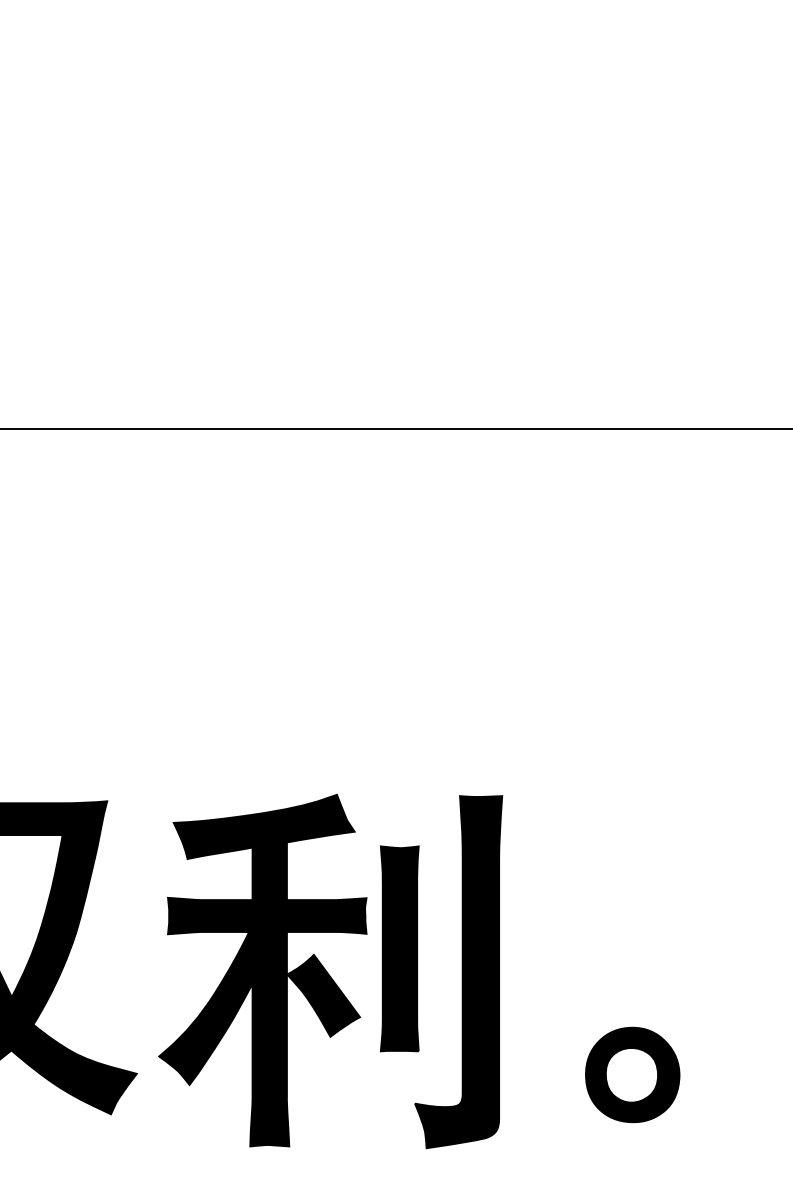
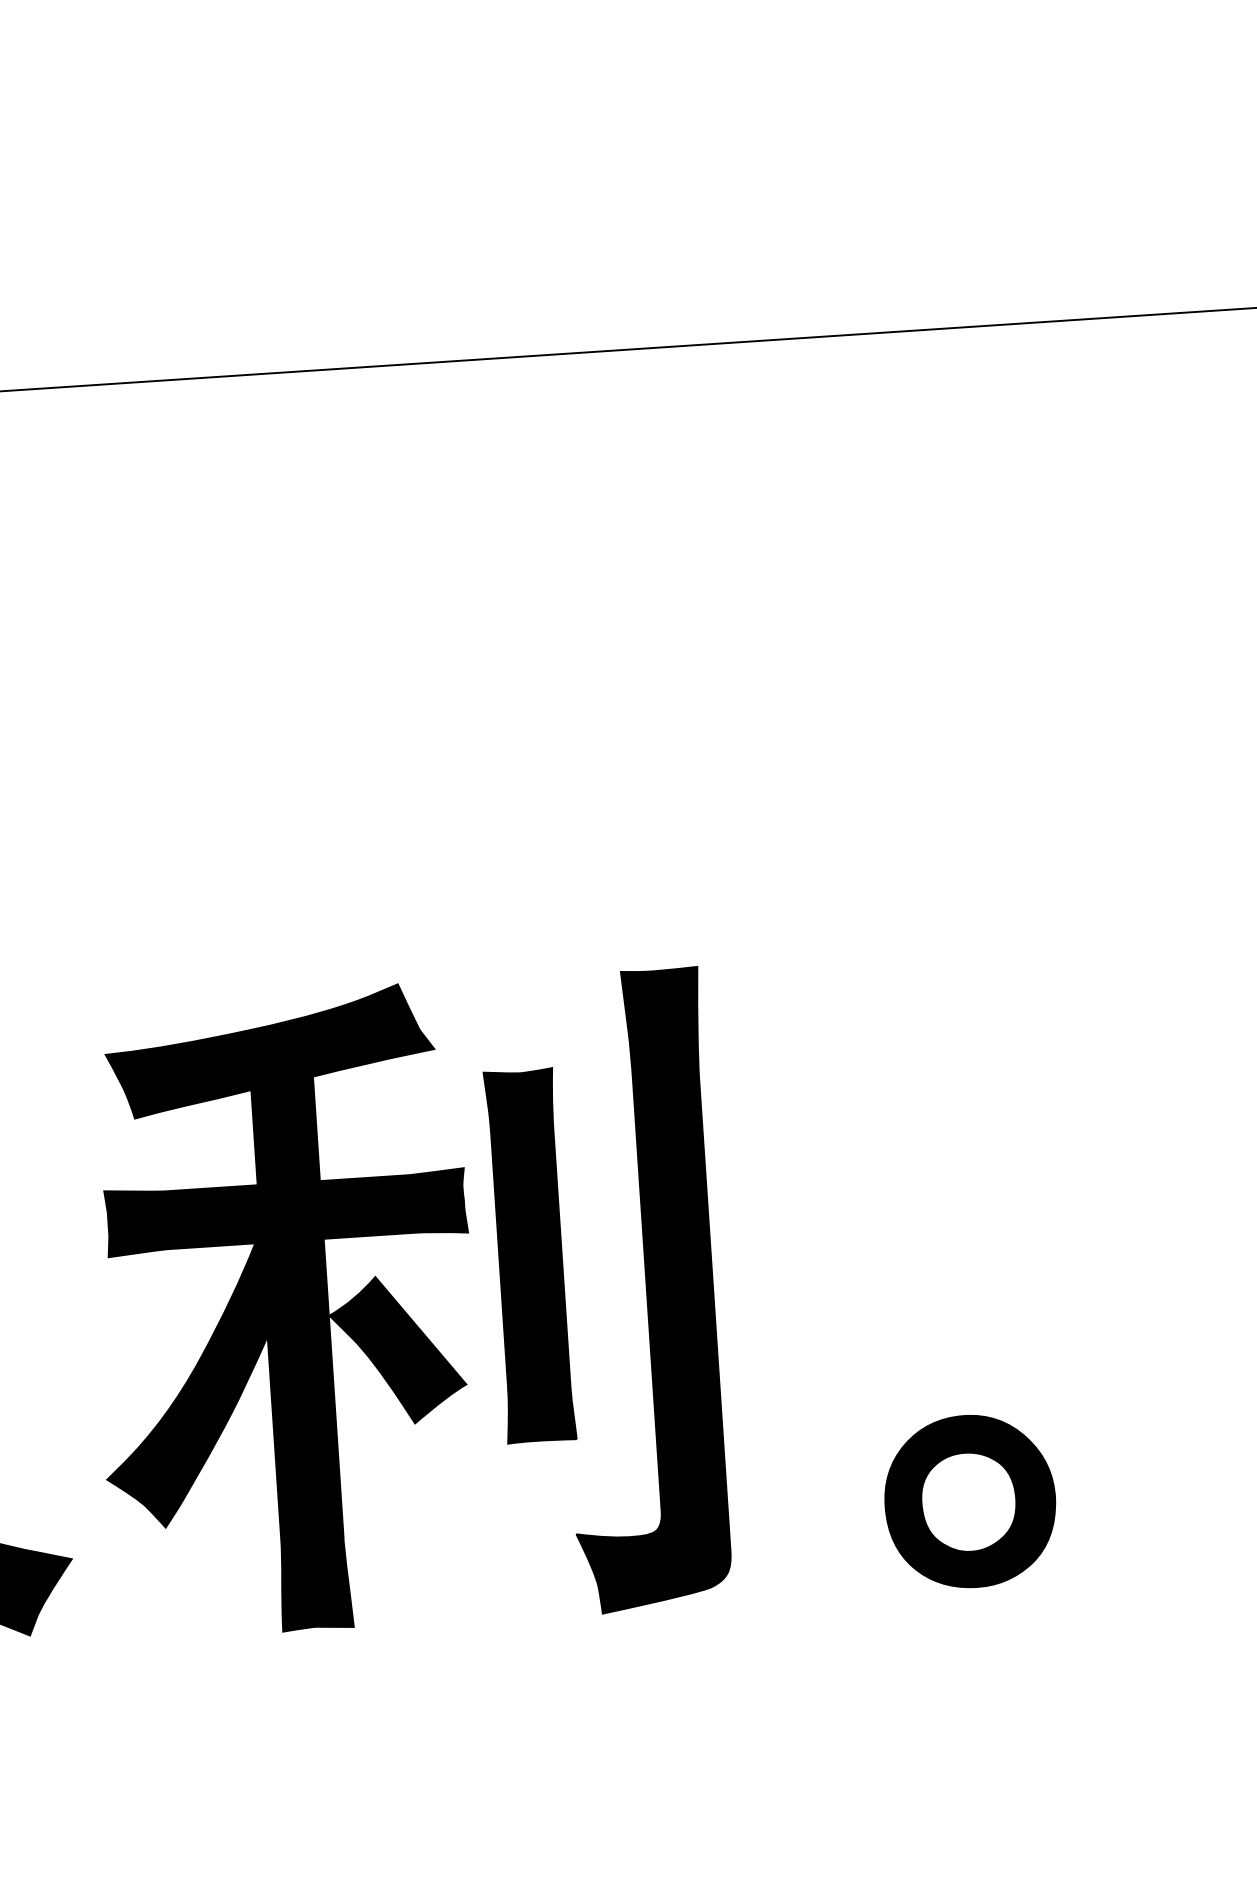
part: (330, 971) -> (407, 1305), moved

